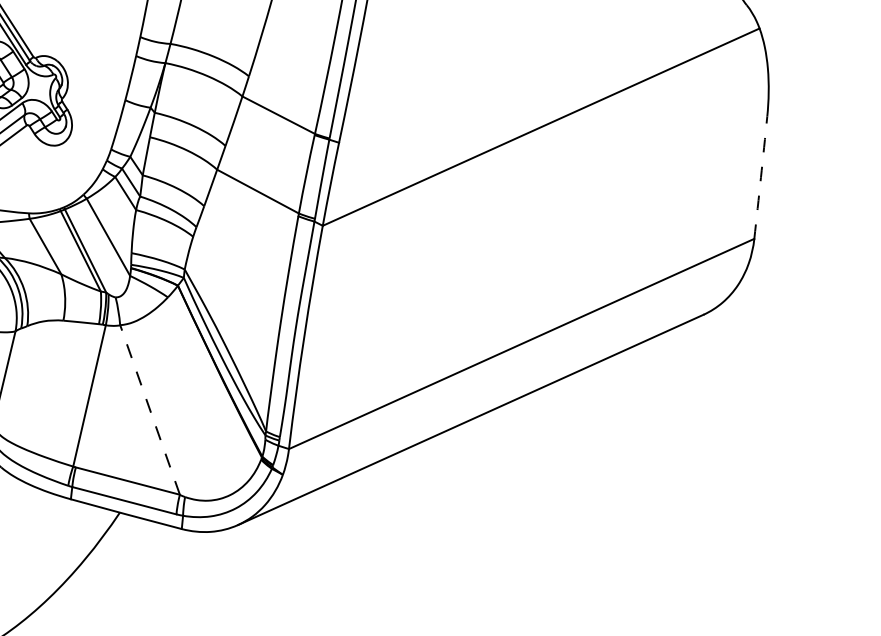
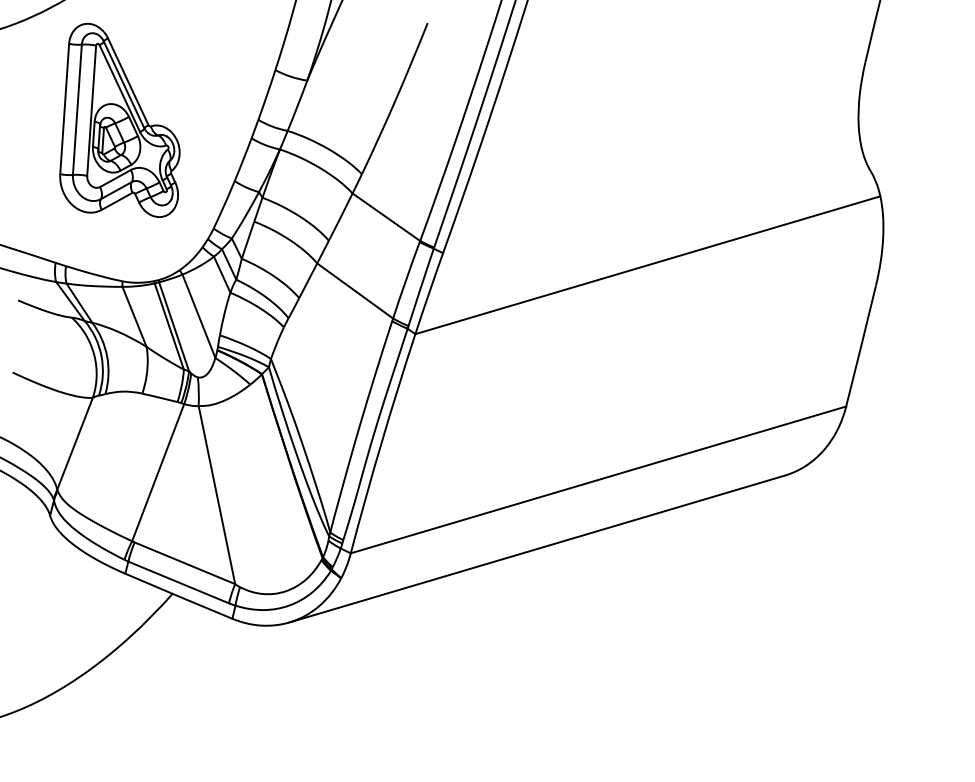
arc: (761, 178) -> (861, 346), dashed -> solid
line: (149, 410) -> (216, 495), dashed -> solid

